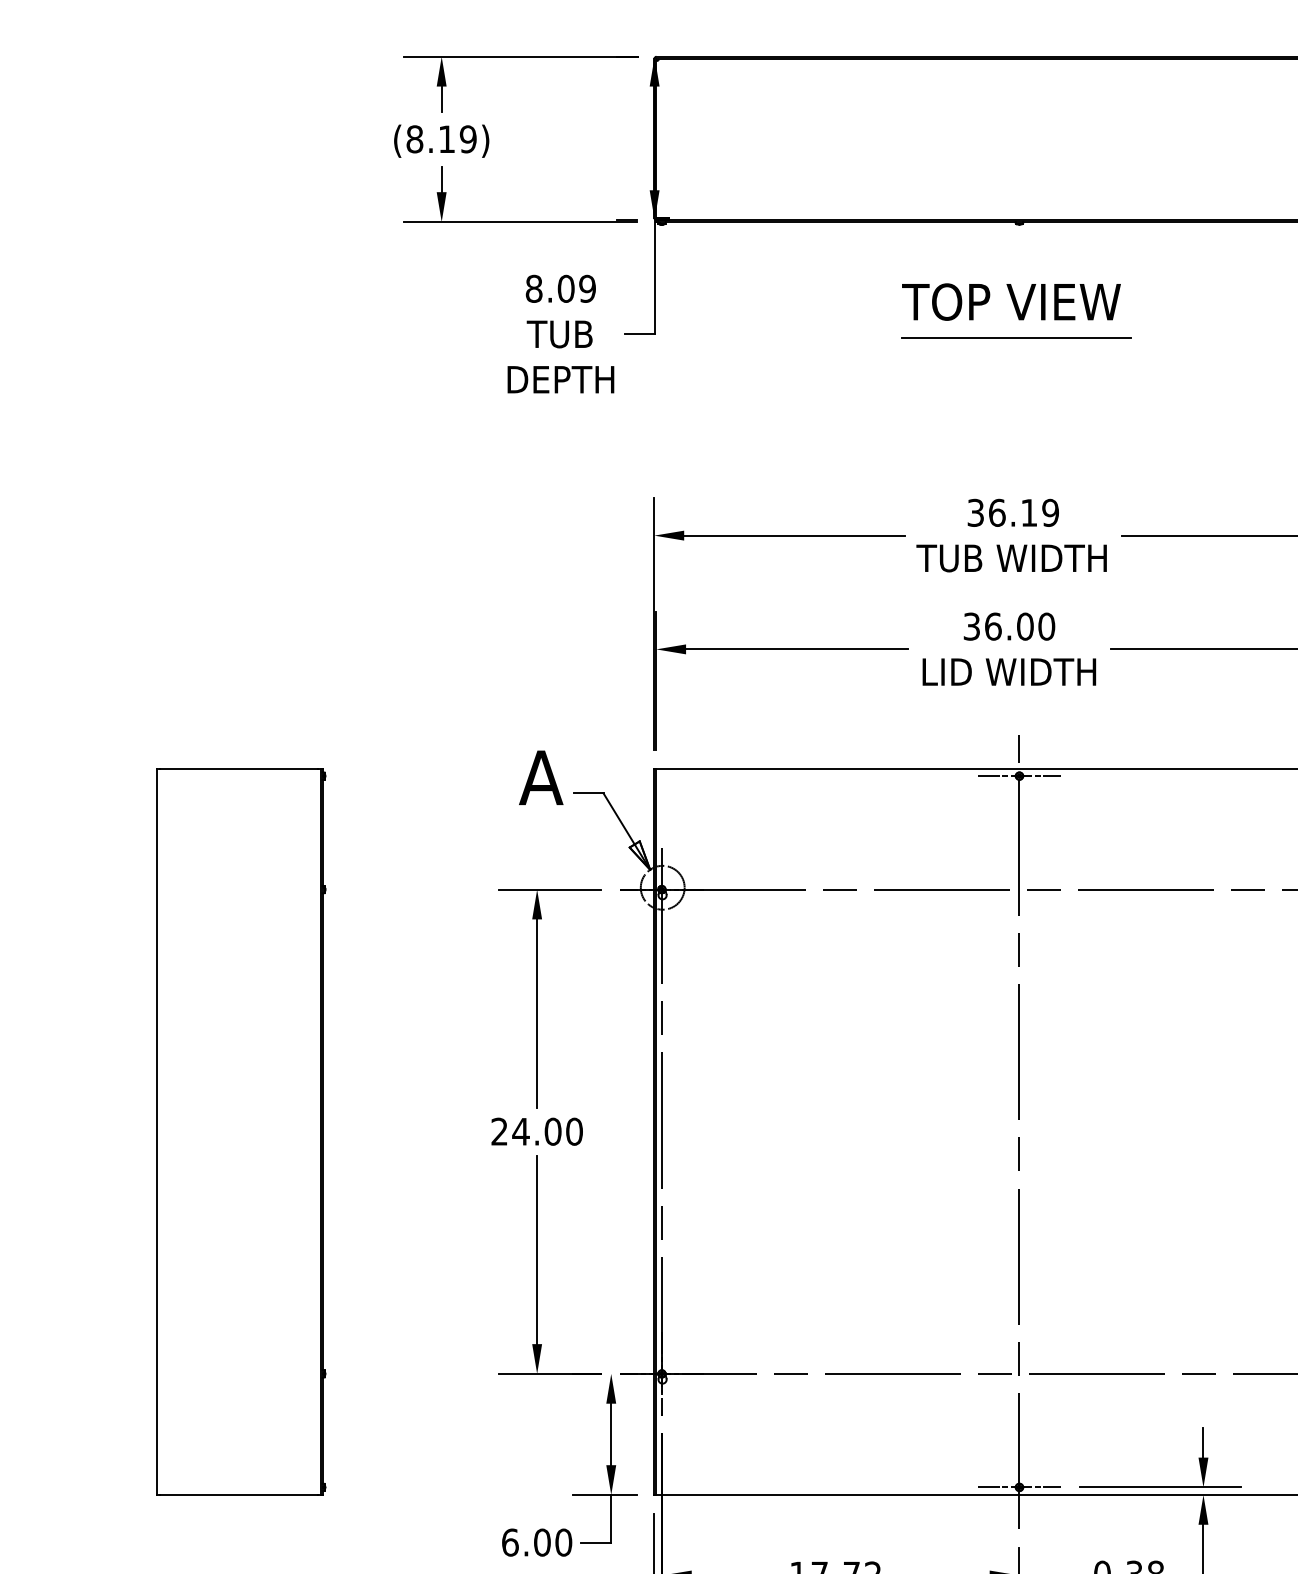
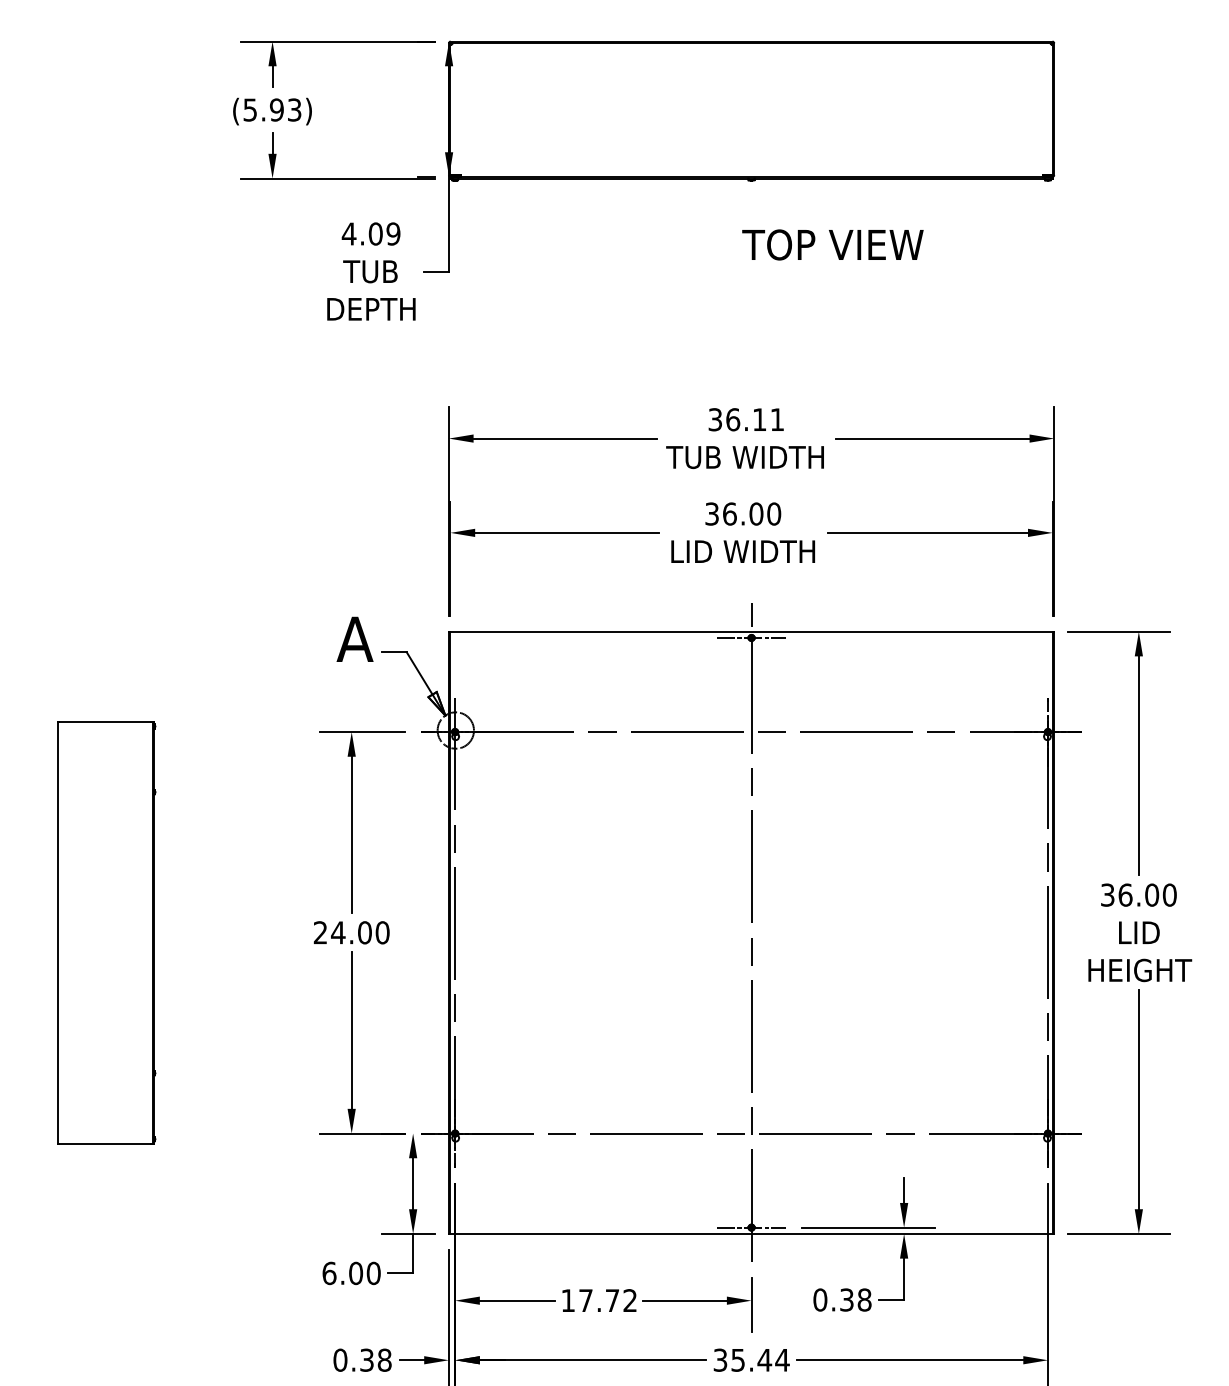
text: (441, 138) -> (272, 109), (8.19) -> (5.93)
text: (533, 288) -> (348, 233), 8.09 -> 4.09
text: (1010, 301) -> (832, 244), moved
line: (1016, 337) -> (749, 274), removed
text: (1050, 512) -> (777, 419), 36.19 -> 36.11
part: (241, 1131) -> (106, 932), size x0.7

